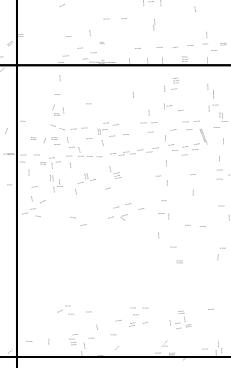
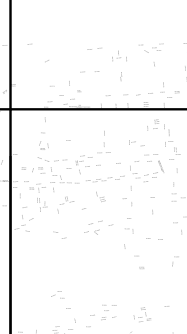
text: (170, 84) -> (152, 124), moved
text: (150, 116) -> (105, 147), moved
text: (114, 172) -> (100, 196), moved
text: (65, 309) -> (57, 294), moved

